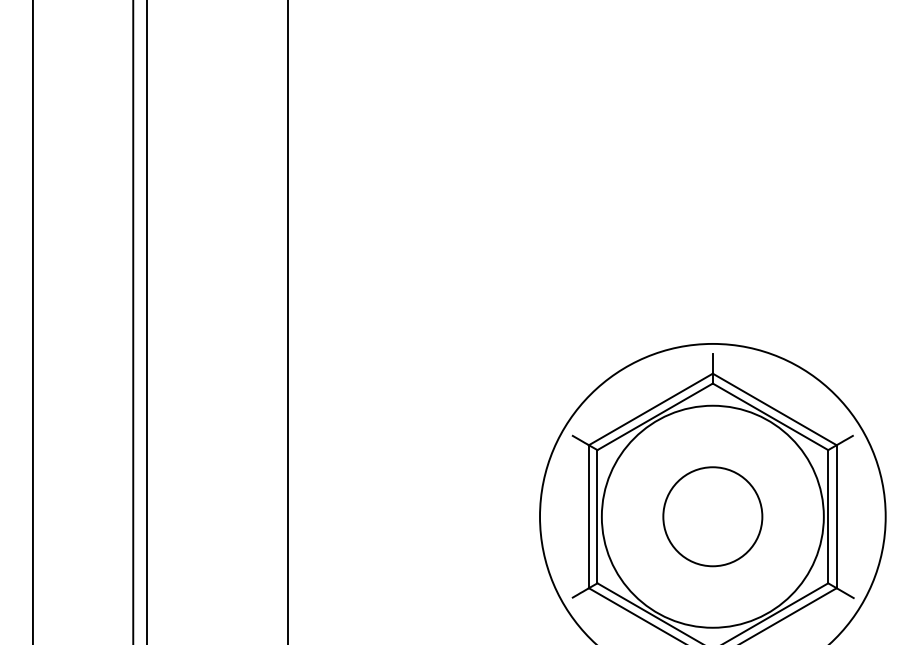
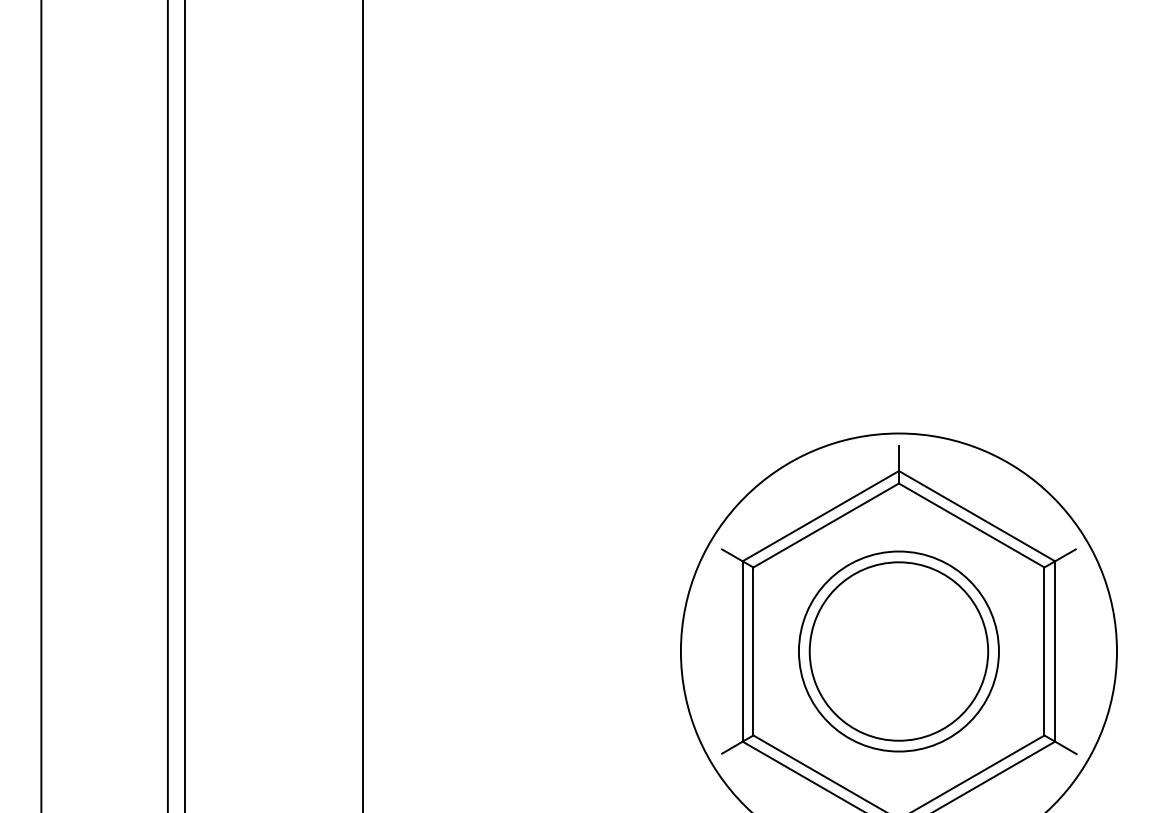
circle: (712, 516) -> (898, 651), size x0.71
circle: (712, 516) -> (898, 651), size x1.43

